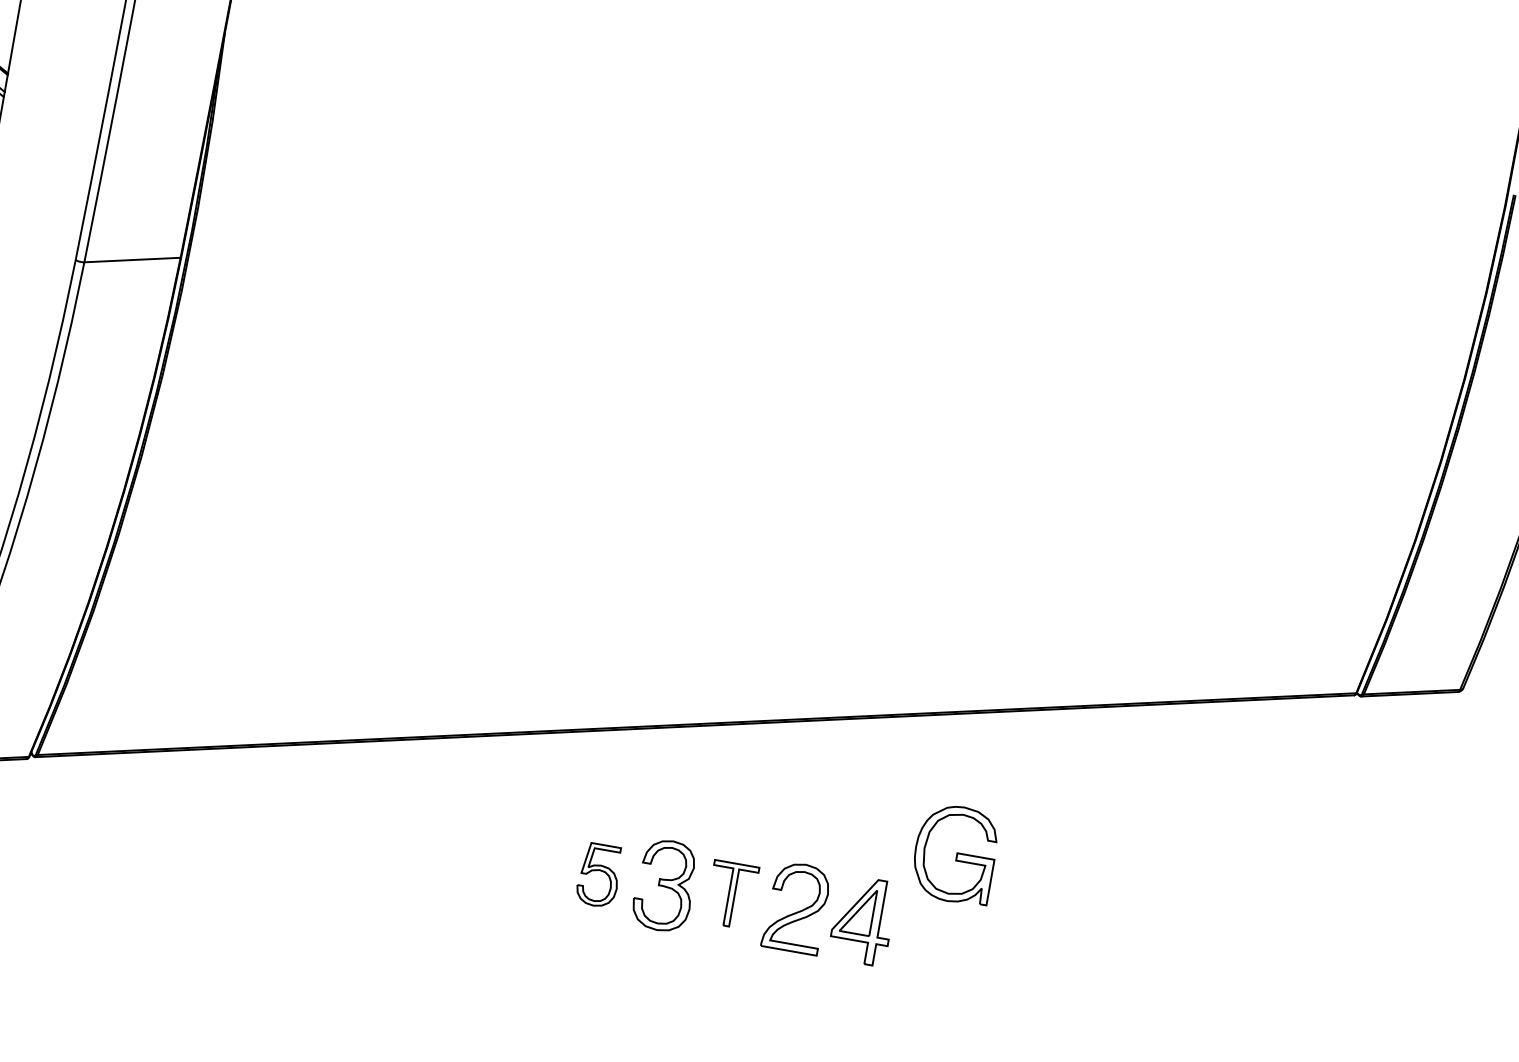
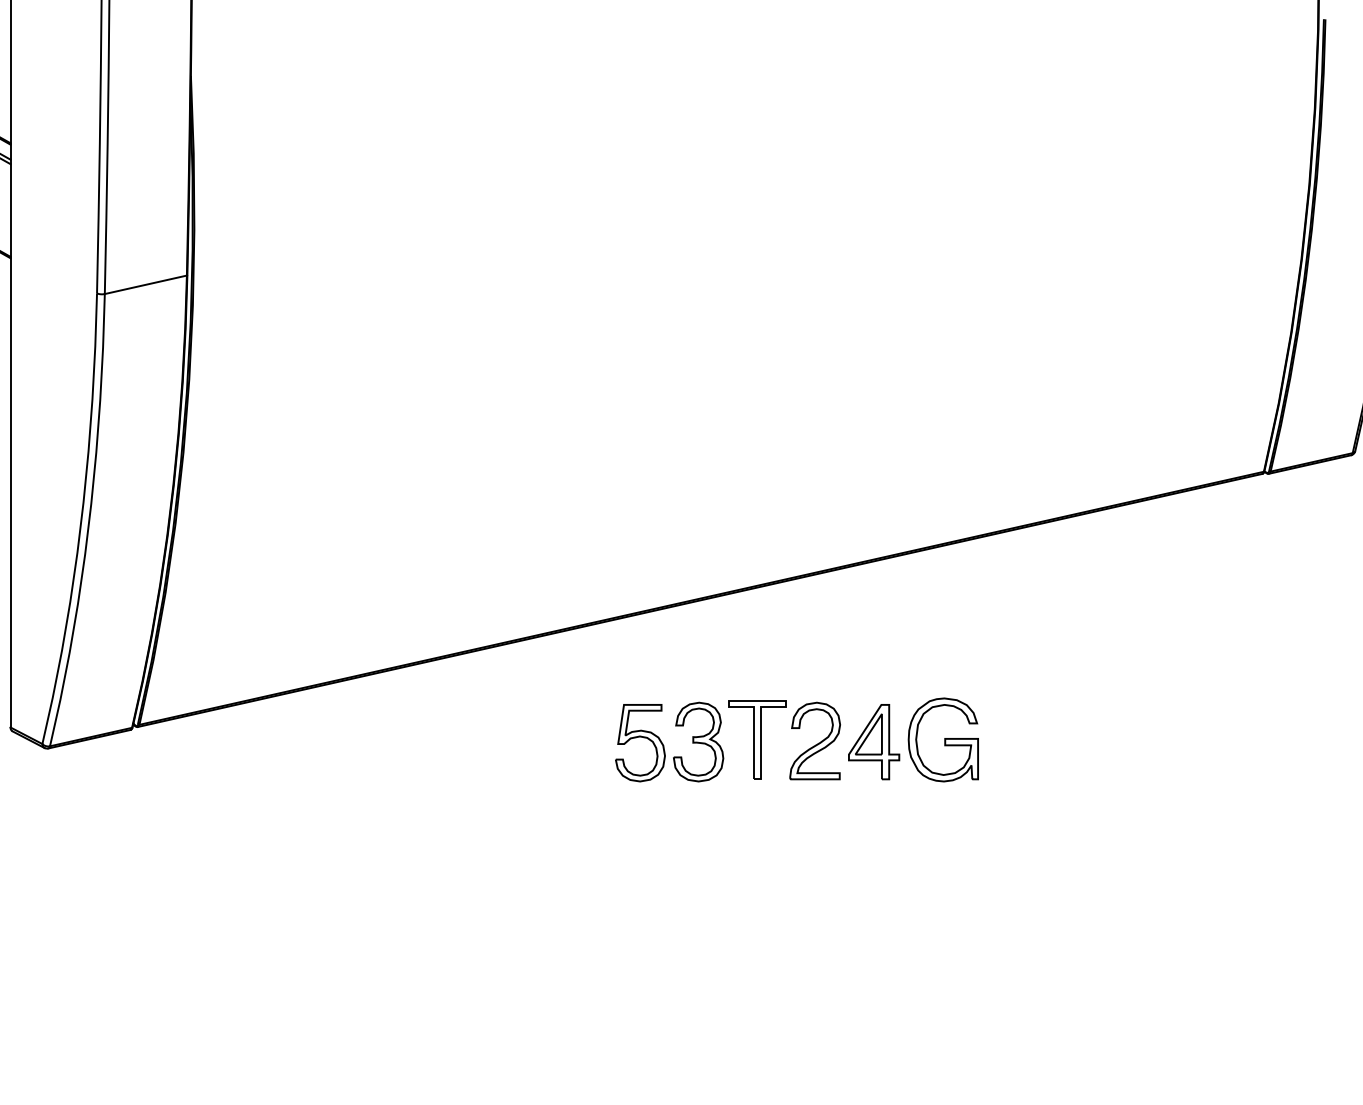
part: (954, 853) -> (942, 739), moved
part: (599, 875) -> (640, 743), size x1.43
part: (731, 894) -> (757, 739), size x1.43

